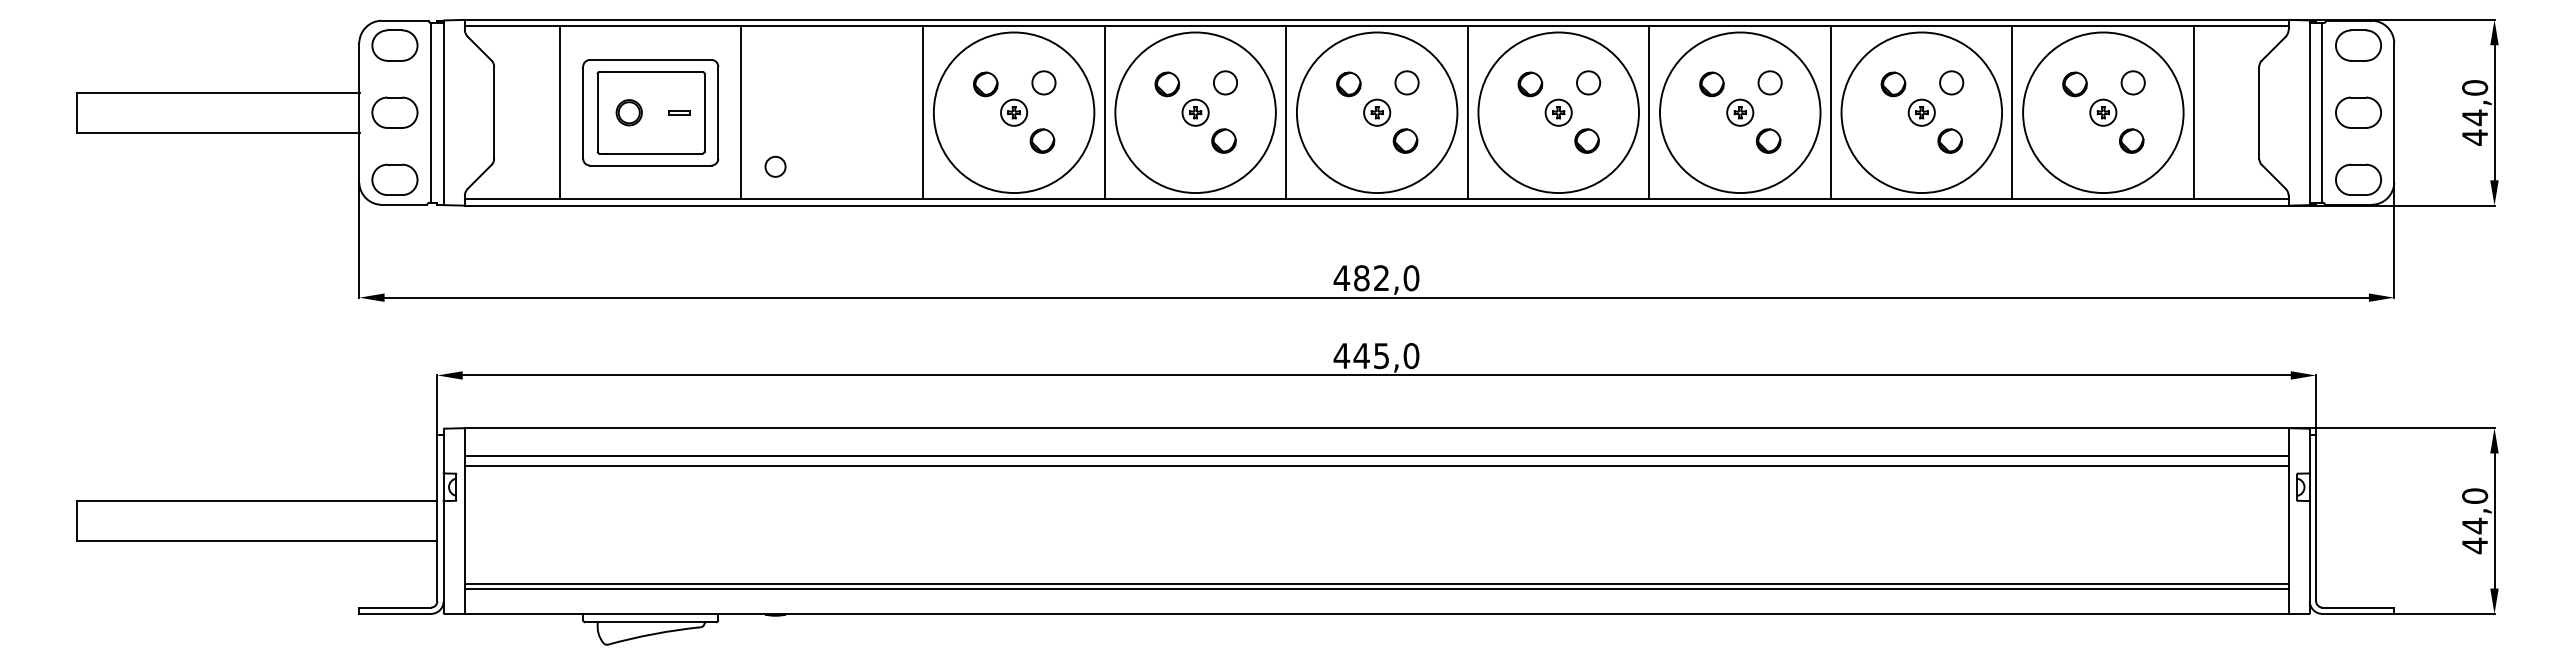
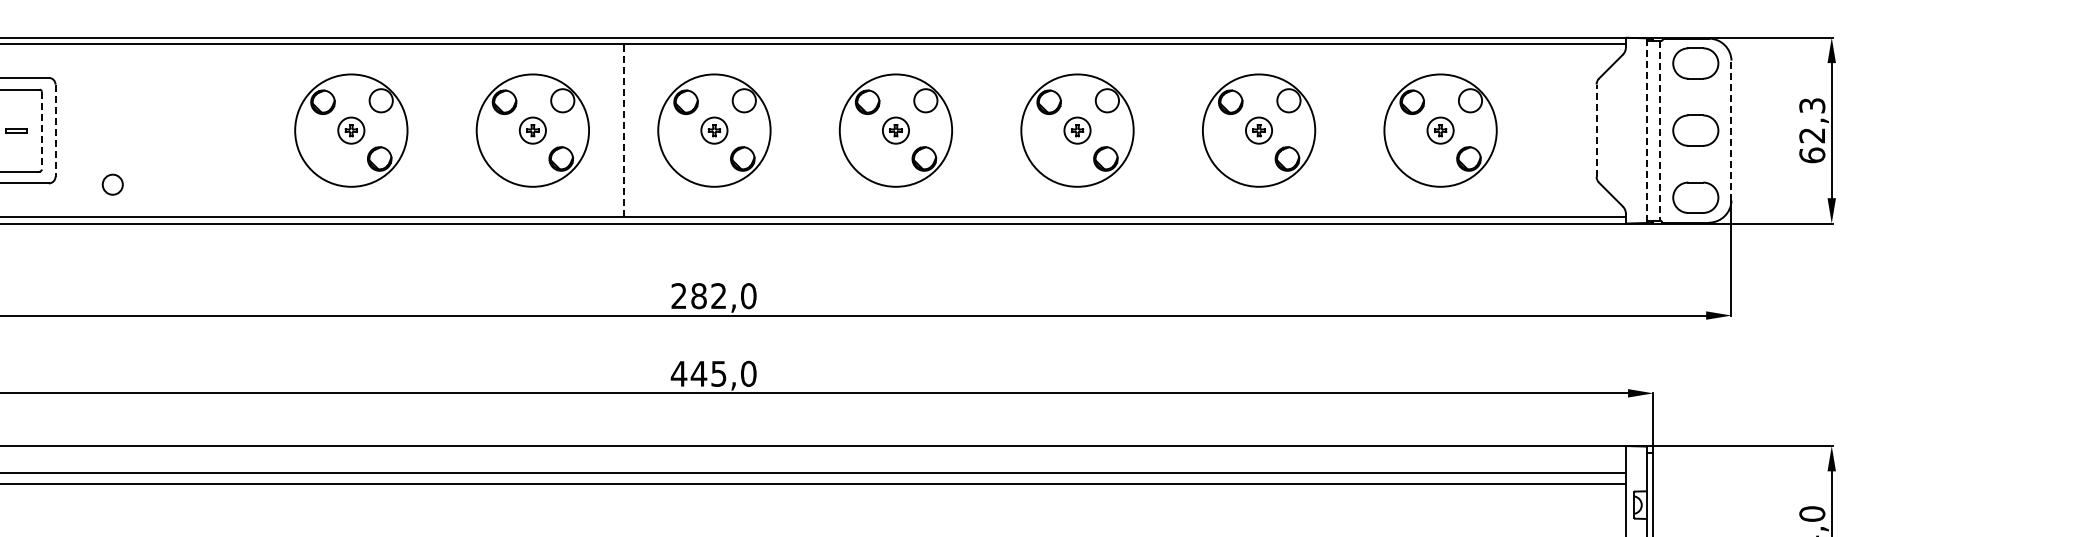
line: (704, 112) -> (41, 130), solid -> dashed
line: (741, 112) -> (78, 130), removed
line: (923, 112) -> (260, 130), removed
circle: (1013, 112) -> (350, 130), size x0.7
line: (1105, 112) -> (442, 130), removed
circle: (1195, 112) -> (532, 130), size x0.7
line: (1286, 112) -> (623, 130), solid -> dashed
circle: (1376, 112) -> (713, 130), size x0.7
line: (1467, 112) -> (804, 130), removed
circle: (1558, 112) -> (895, 130), size x0.7
line: (1649, 112) -> (986, 130), removed
circle: (1740, 112) -> (1077, 130), size x0.7
line: (1830, 112) -> (1167, 130), removed
circle: (1921, 112) -> (1258, 130), size x0.7
line: (2012, 112) -> (1349, 130), removed
circle: (2103, 112) -> (1440, 130), size x0.7
line: (2193, 112) -> (1530, 130), removed
line: (2259, 112) -> (1596, 130), solid -> dashed
line: (2322, 112) -> (1659, 130), solid -> dashed
line: (2394, 112) -> (1731, 130), solid -> dashed
text: (2475, 112) -> (1812, 130), 44,0 -> 62,3
line: (718, 113) -> (55, 131), solid -> dashed
line: (2309, 113) -> (1646, 131), solid -> dashed
text: (1341, 277) -> (678, 295), 482,0 -> 282,0

